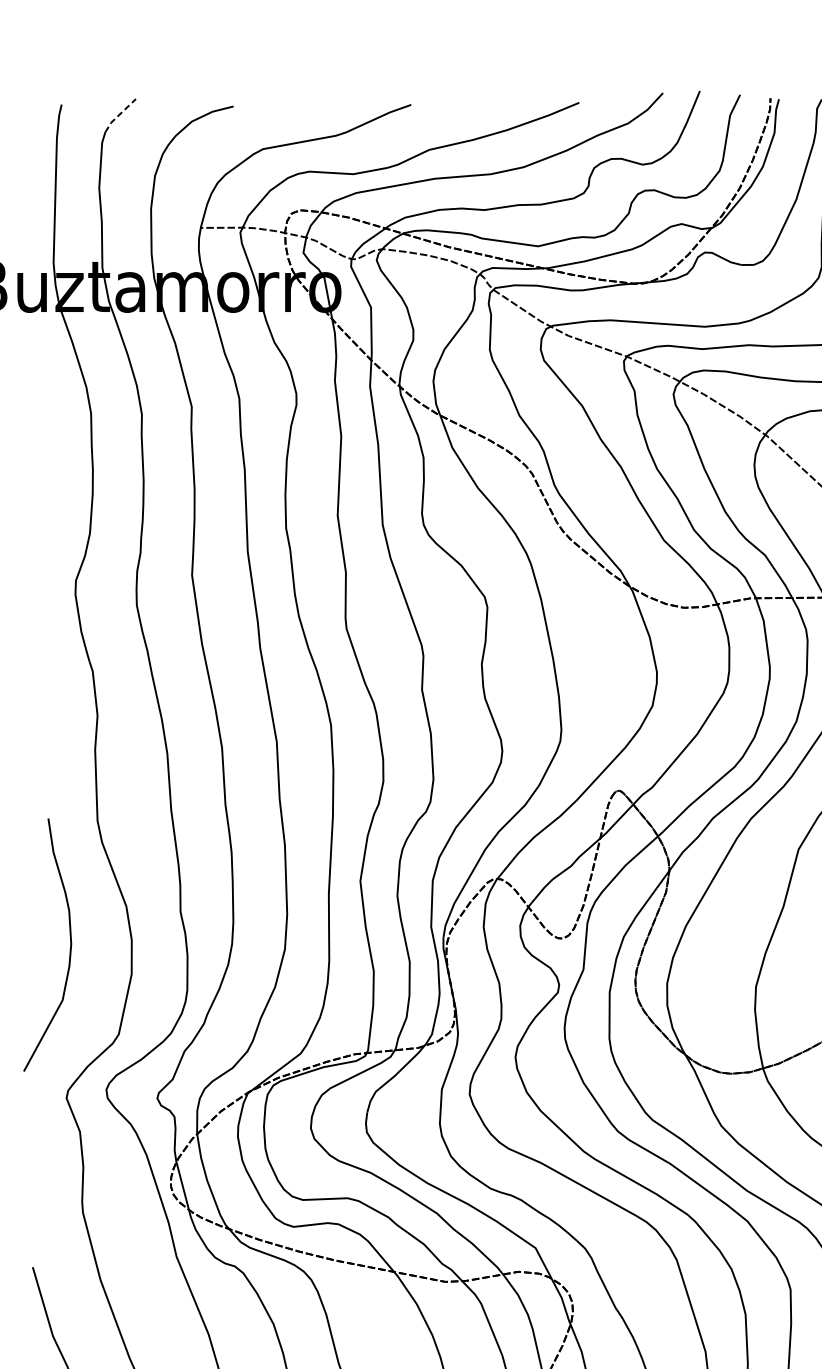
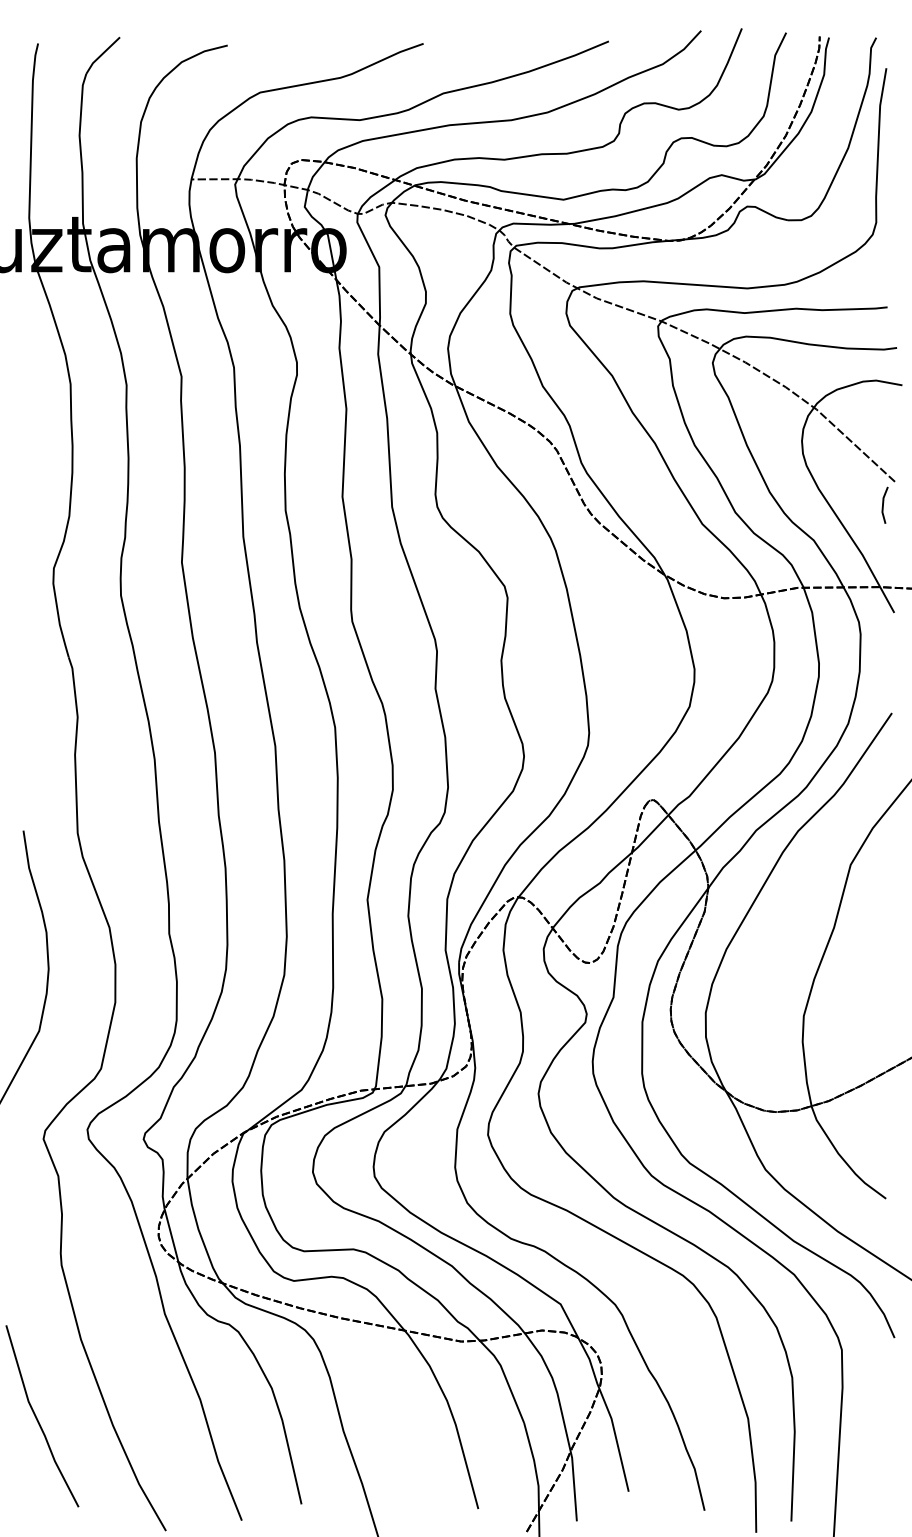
line: (119, 115) -> (101, 55), dashed -> solid

